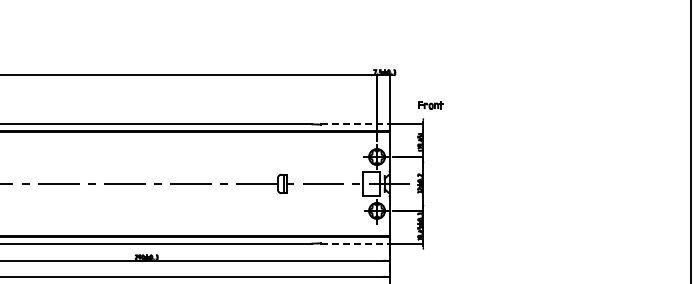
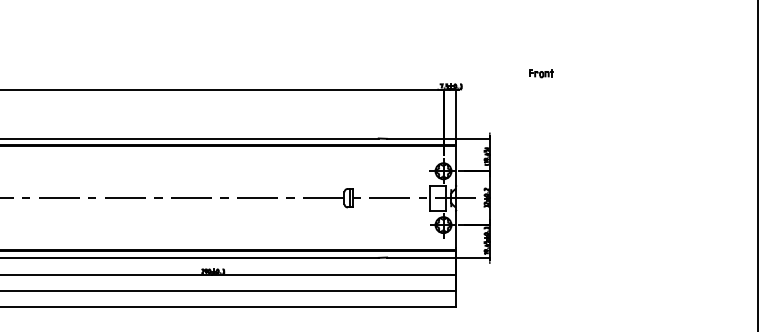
part: (431, 105) -> (541, 73), moved
line: (355, 124) -> (421, 138), dashed -> solid
line: (355, 243) -> (421, 257), dashed -> solid

